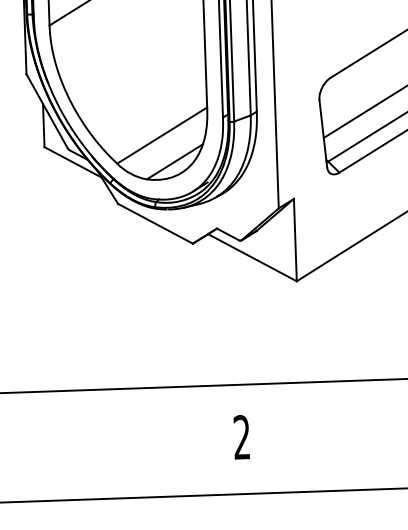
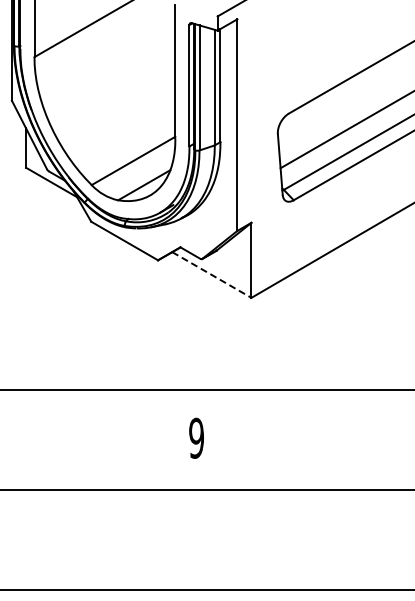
line: (252, 258) -> (211, 275), solid -> dashed
text: (241, 436) -> (196, 437), 2 -> 9

